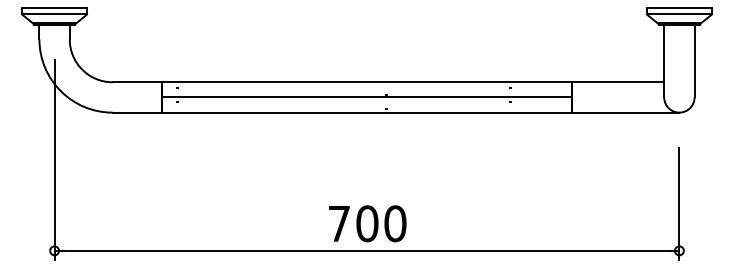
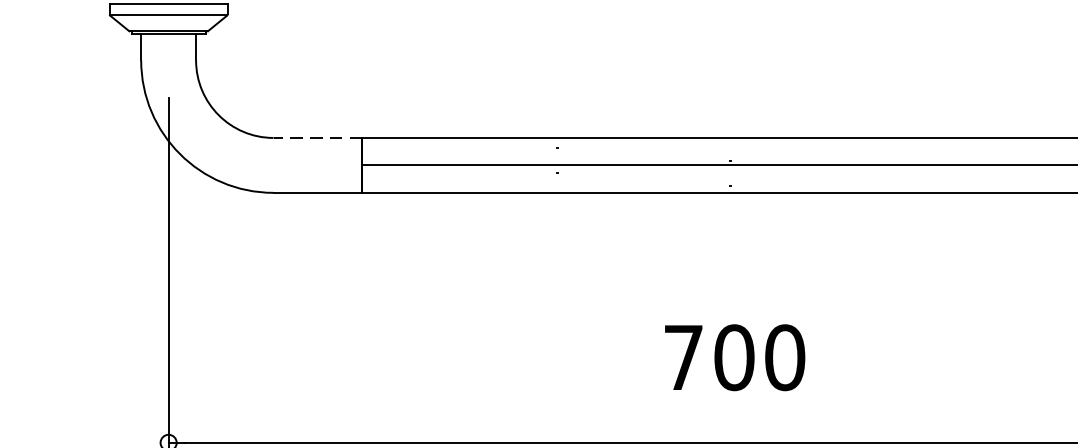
line: (137, 82) -> (318, 138), solid -> dashed
text: (367, 223) -> (734, 357), moved

